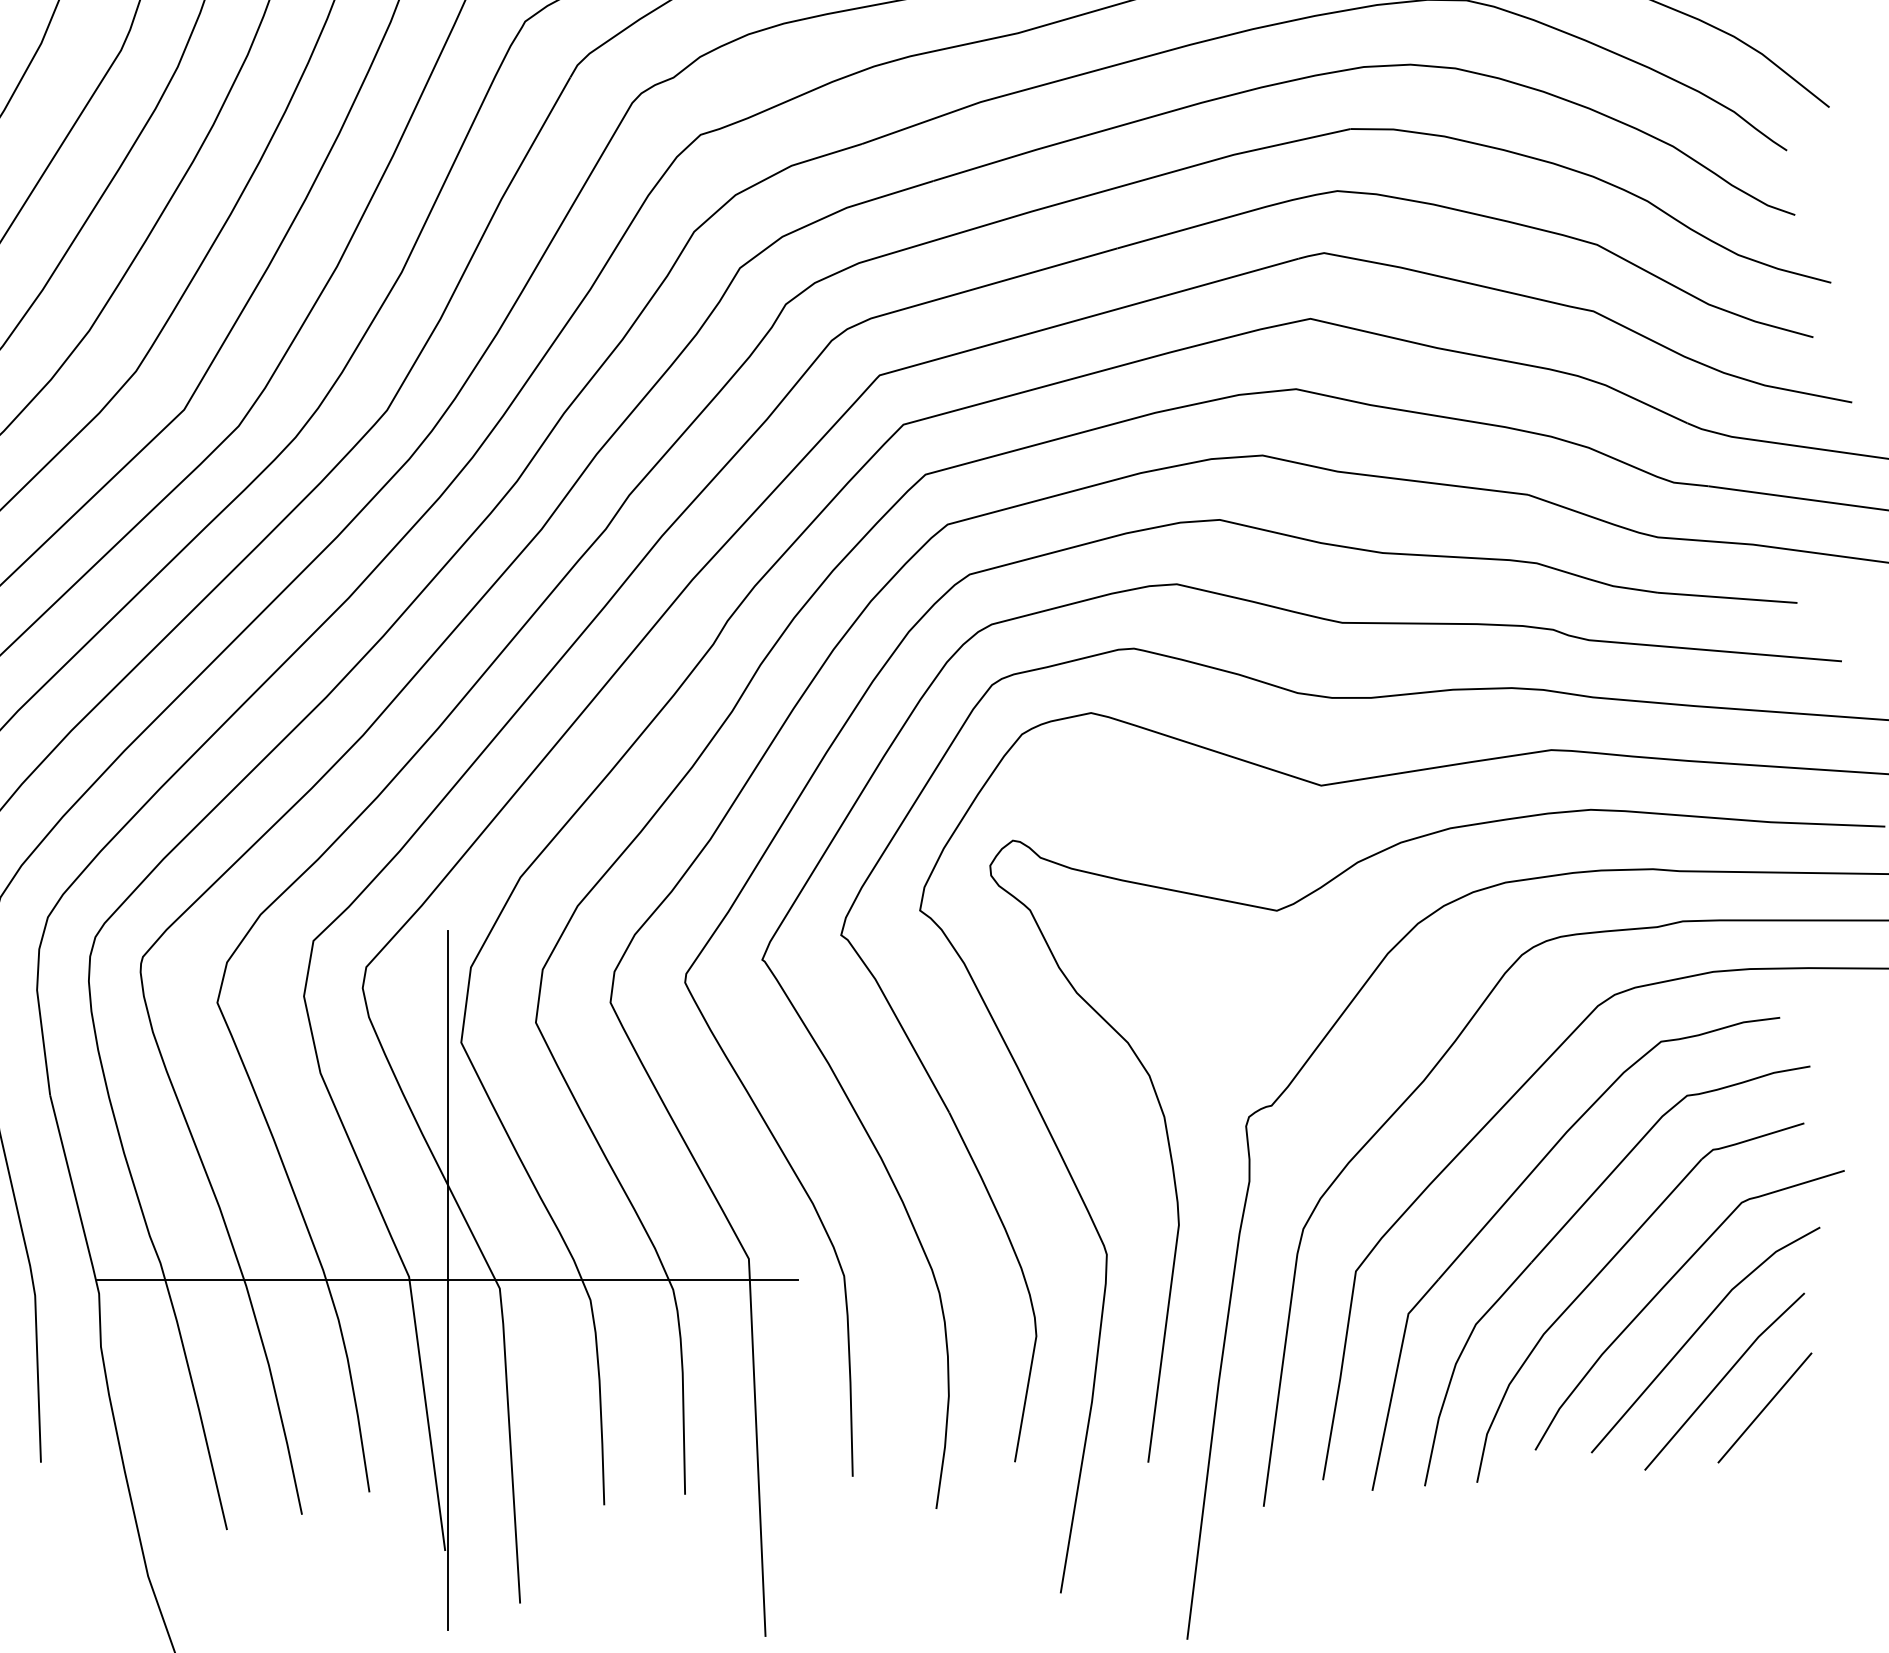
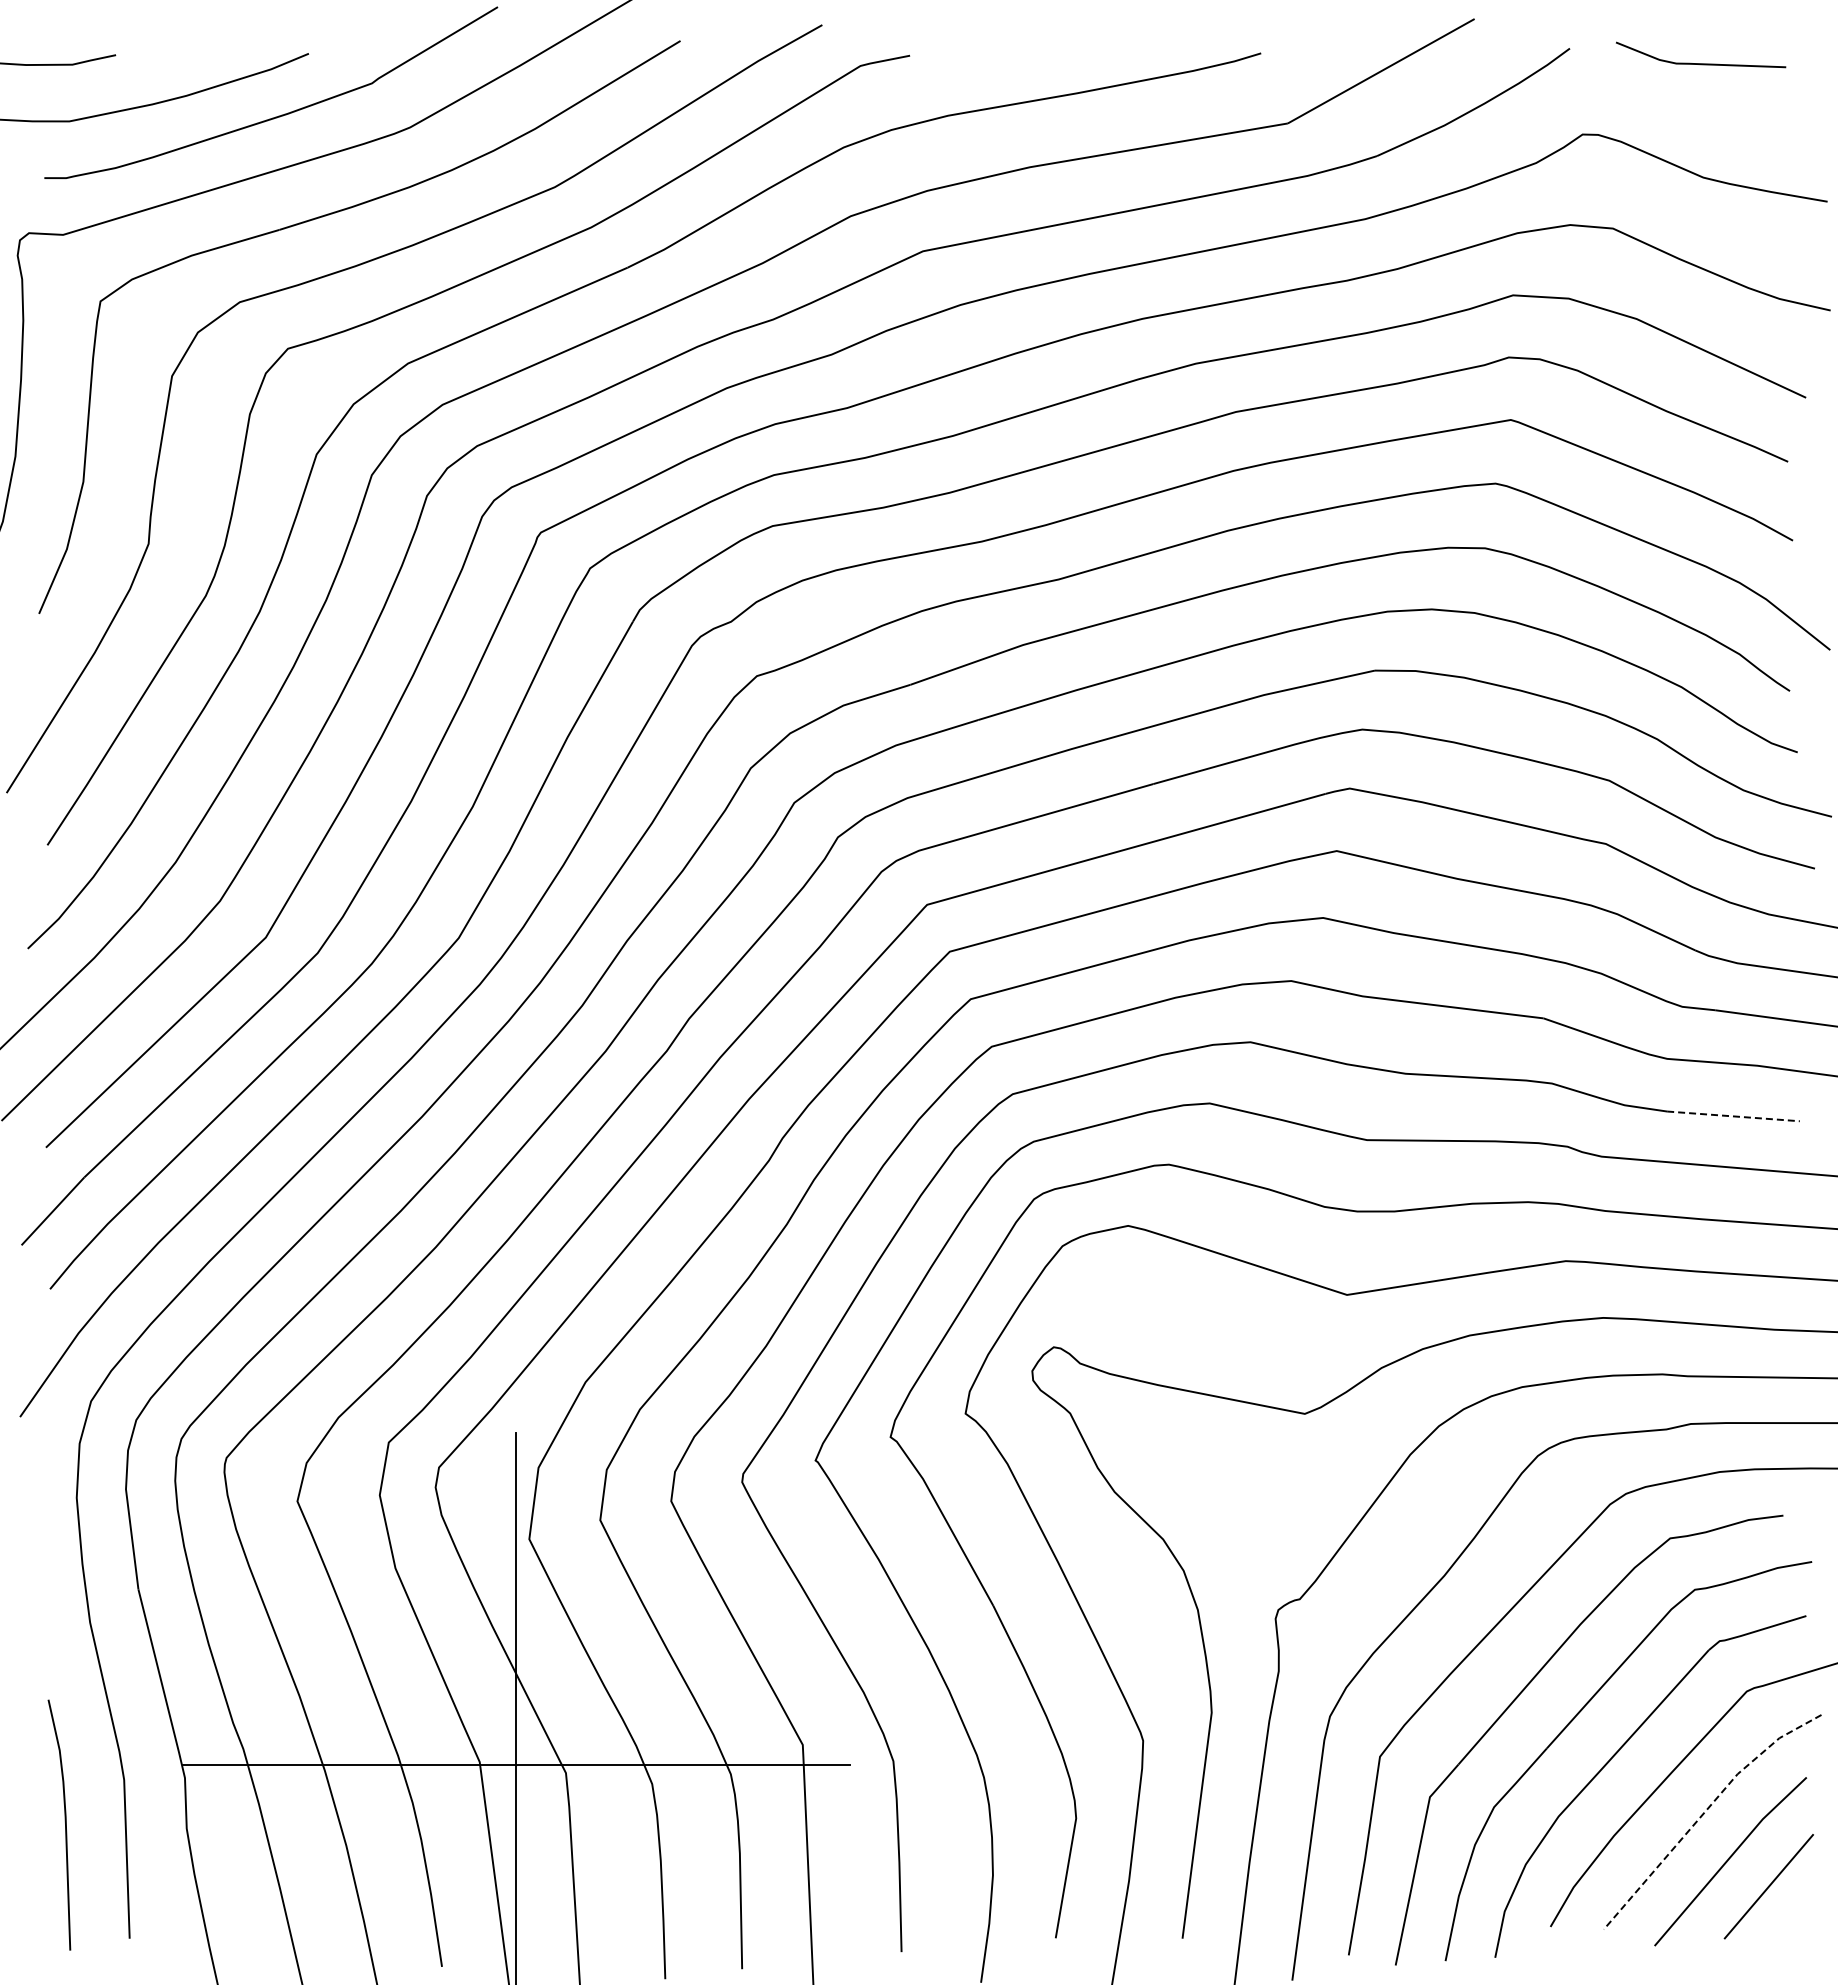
line: (1727, 597) -> (1733, 1116), solid -> dashed
line: (1698, 1328) -> (1705, 1811), solid -> dashed

